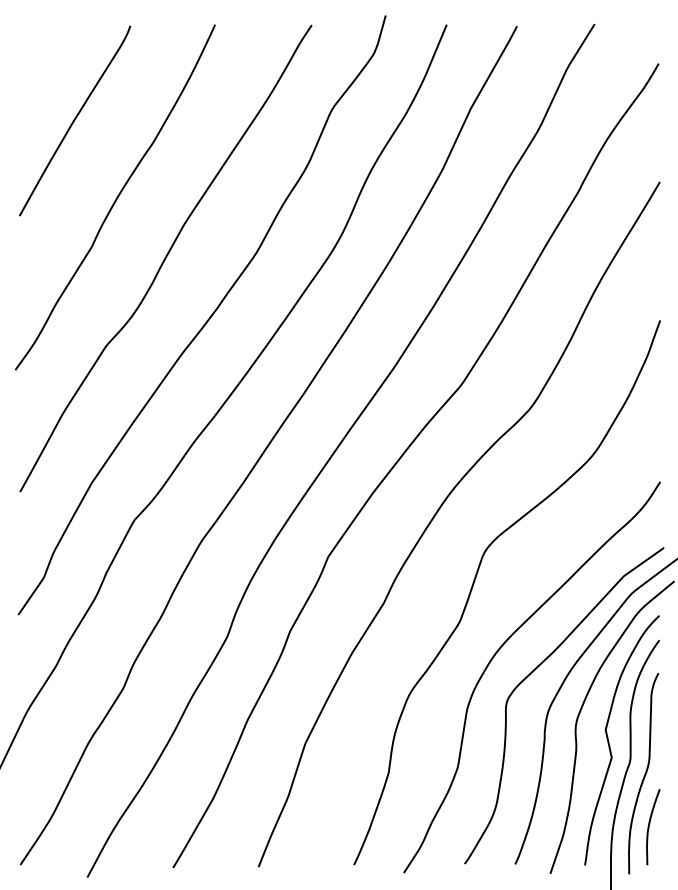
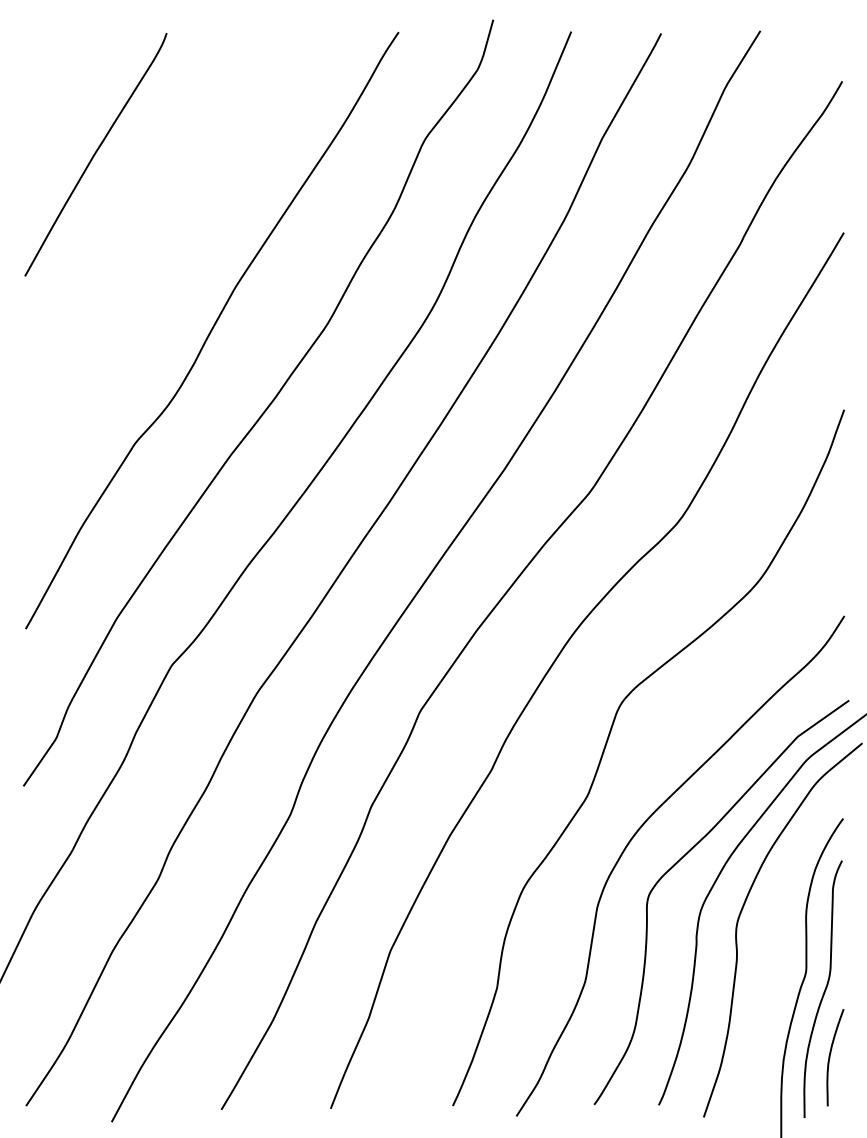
curve: (115, 198) -> (147, 253), removed
curve: (609, 741) -> (779, 948), removed

